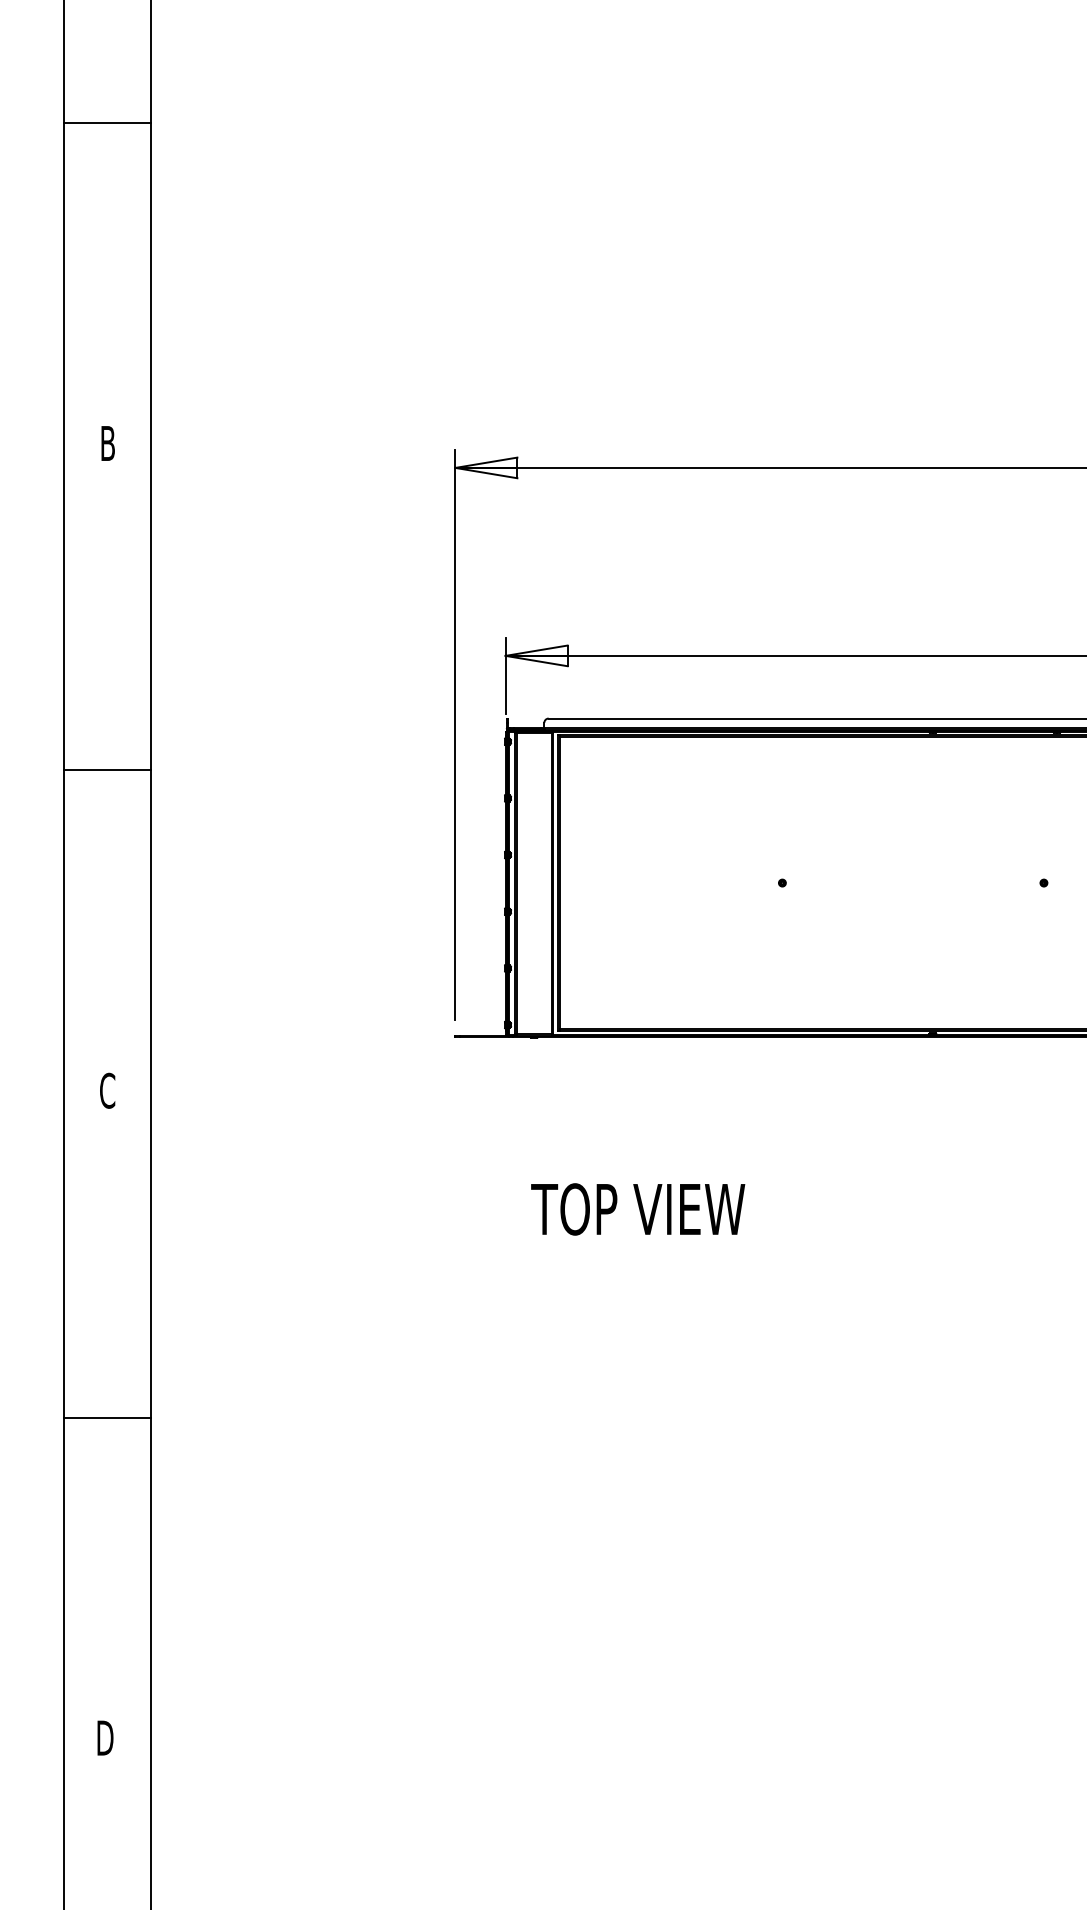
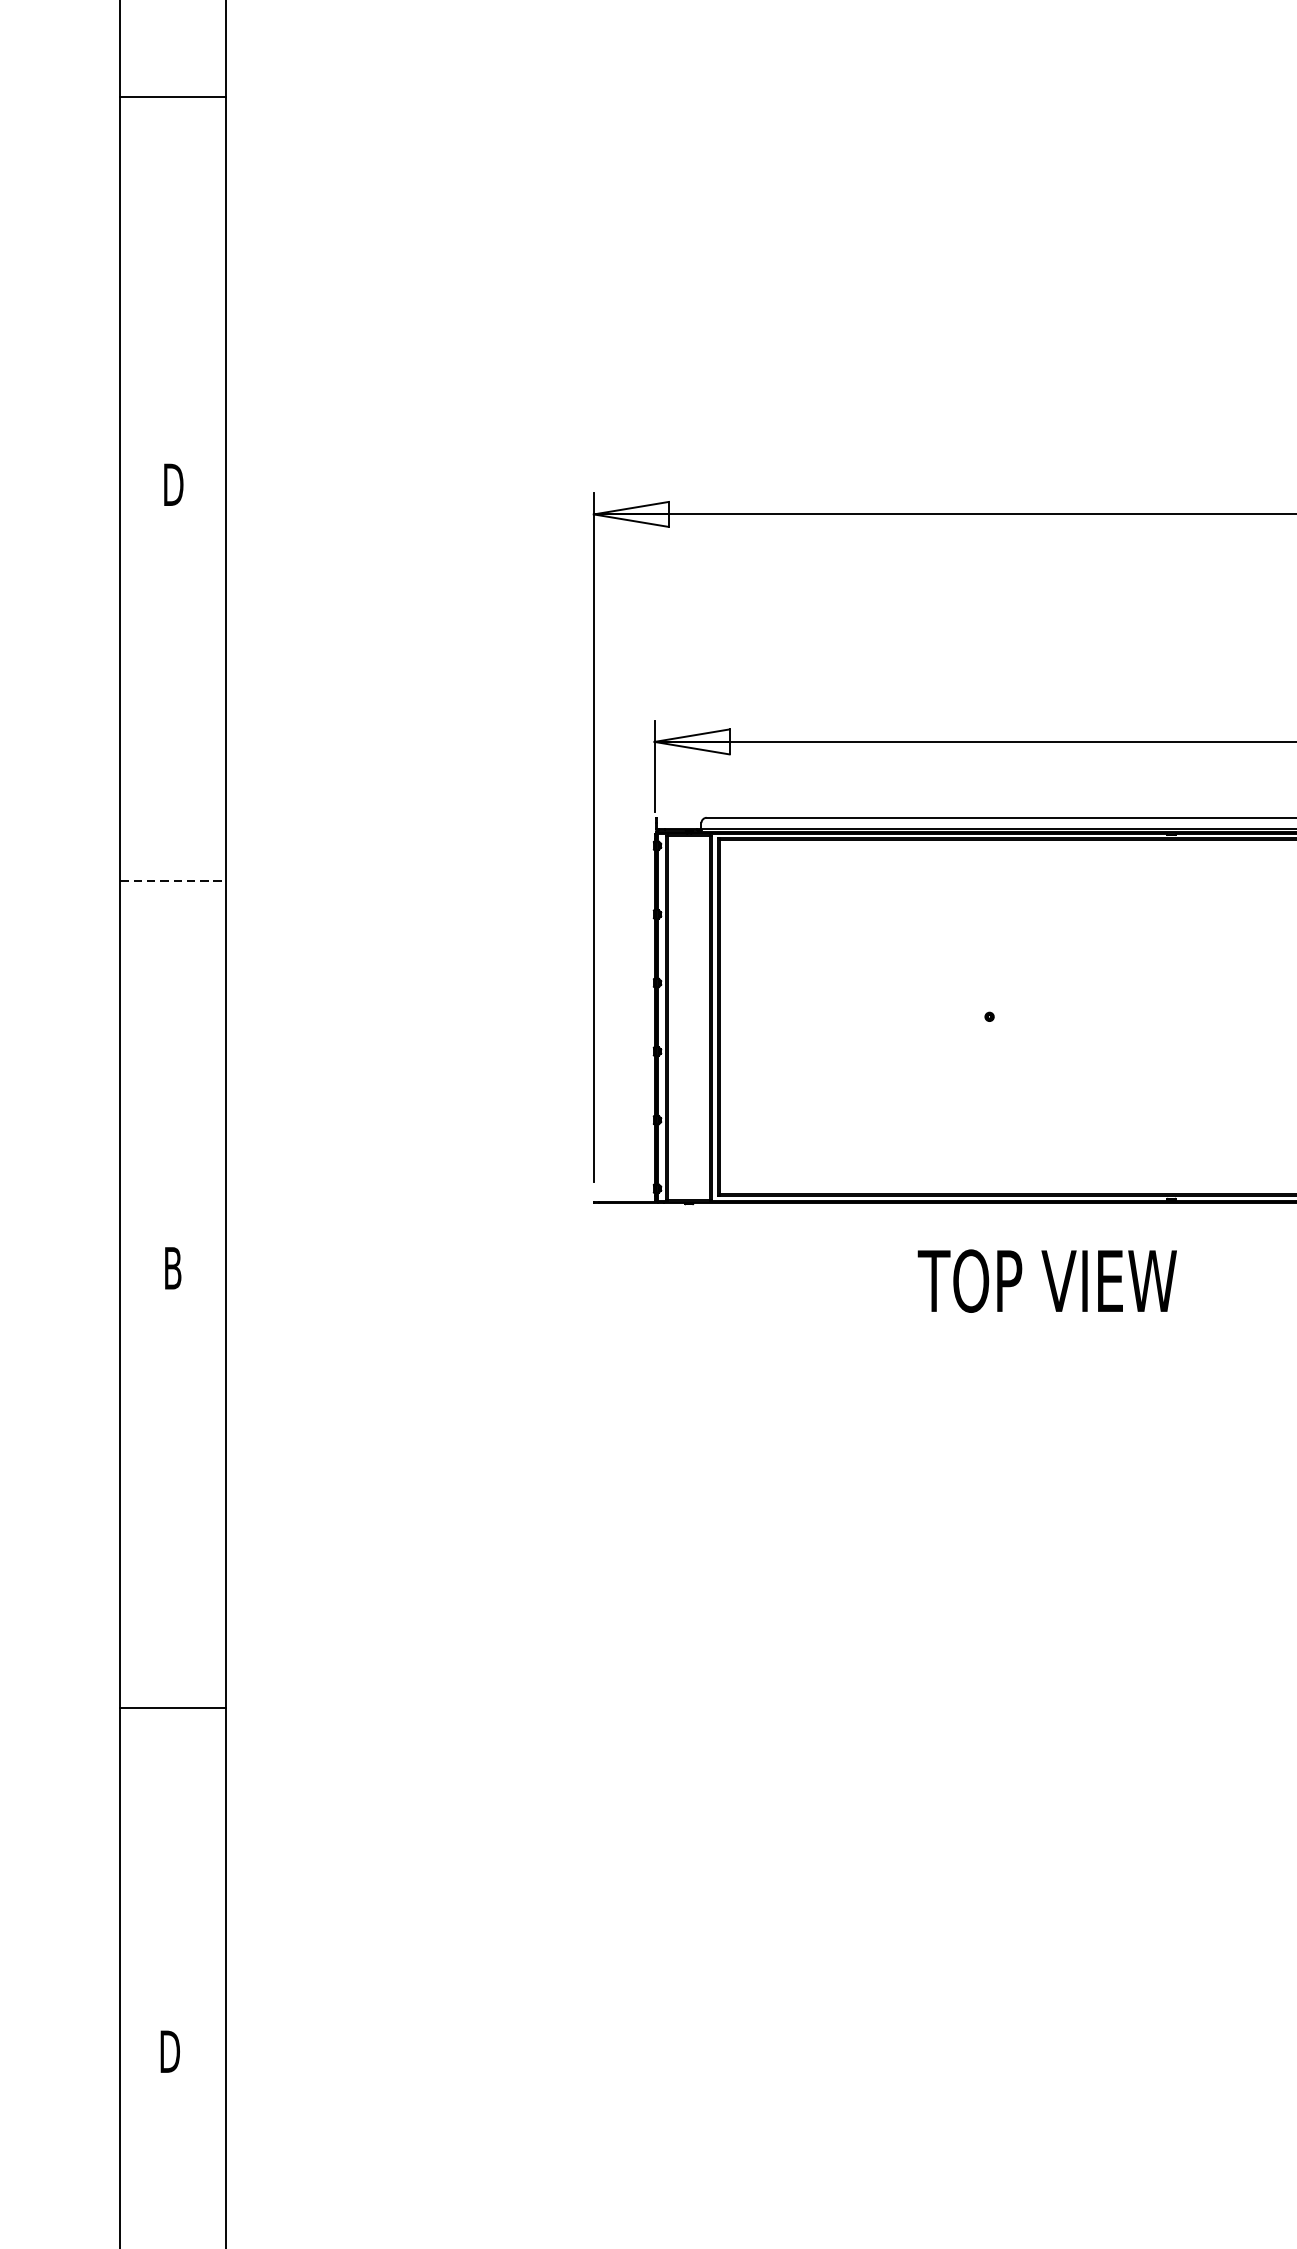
text: (108, 443) -> (173, 484), B -> D
line: (107, 770) -> (172, 880), solid -> dashed
text: (107, 1090) -> (172, 1267), C -> B
text: (638, 1209) -> (1047, 1281), moved
line: (107, 1417) -> (172, 1707), moved

